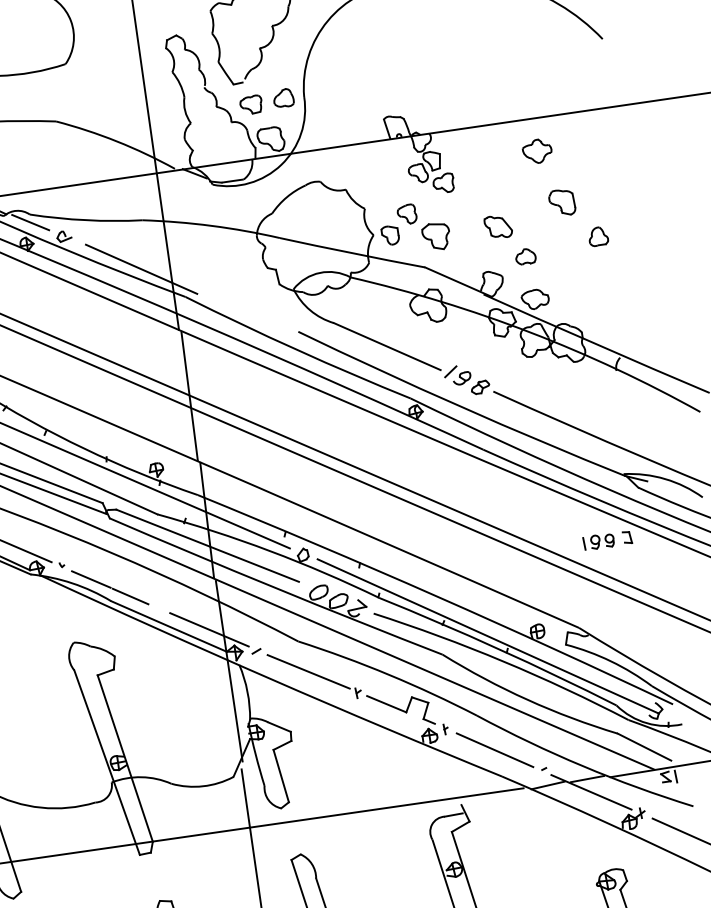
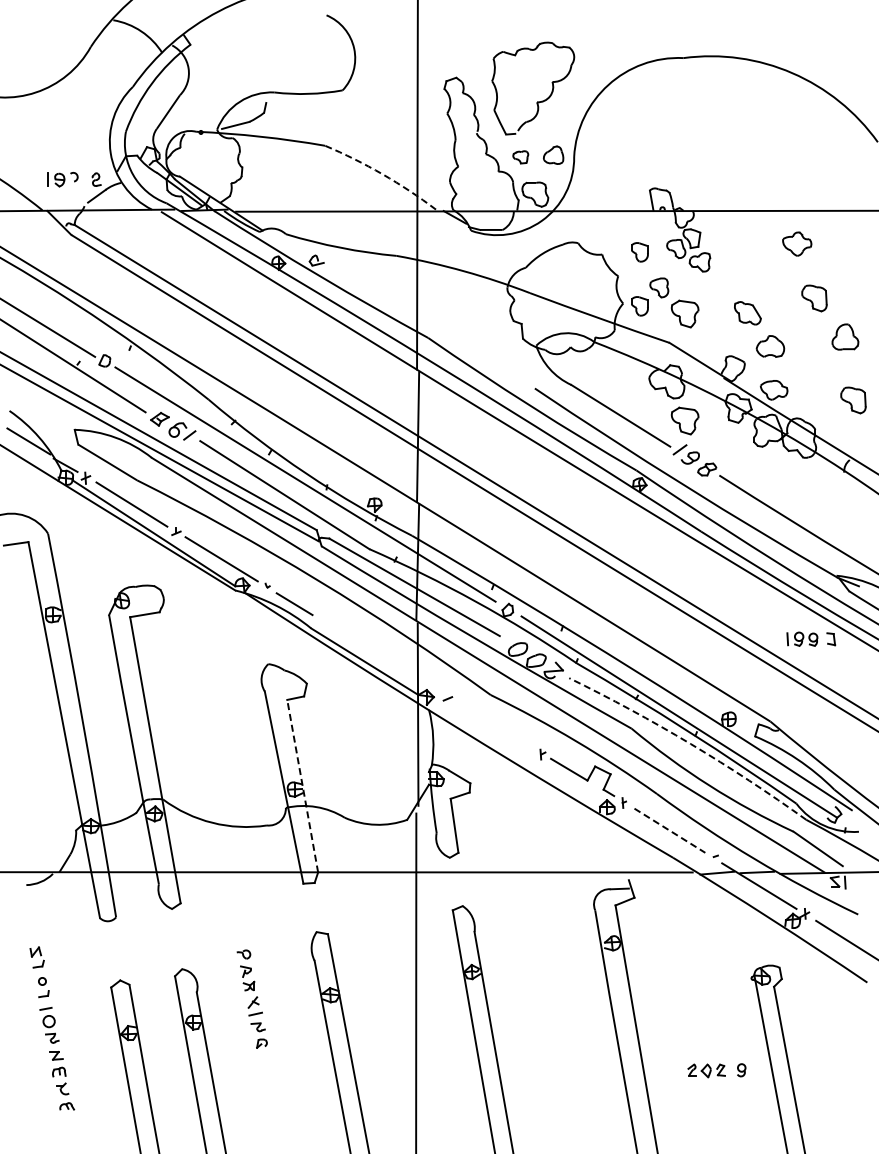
part: (251, 105) -> (520, 157), size x0.7
arc: (116, 141) -> (382, 174), solid -> dashed
part: (382, 182) -> (639, 252), added
line: (30, 222) -> (285, 242), removed
part: (598, 236) -> (845, 336), size x1.4
part: (525, 256) -> (770, 346), size x1.4
line: (141, 269) -> (388, 304), removed
part: (615, 298) -> (853, 400), added
part: (450, 342) -> (684, 420), added
line: (129, 596) -> (330, 626), removed
line: (208, 629) -> (403, 670), removed
arc: (503, 661) -> (690, 744), solid -> dashed
line: (308, 671) -> (496, 726), removed
line: (494, 750) -> (669, 830), solid -> dashed
line: (125, 758) -> (302, 786), solid -> dashed

